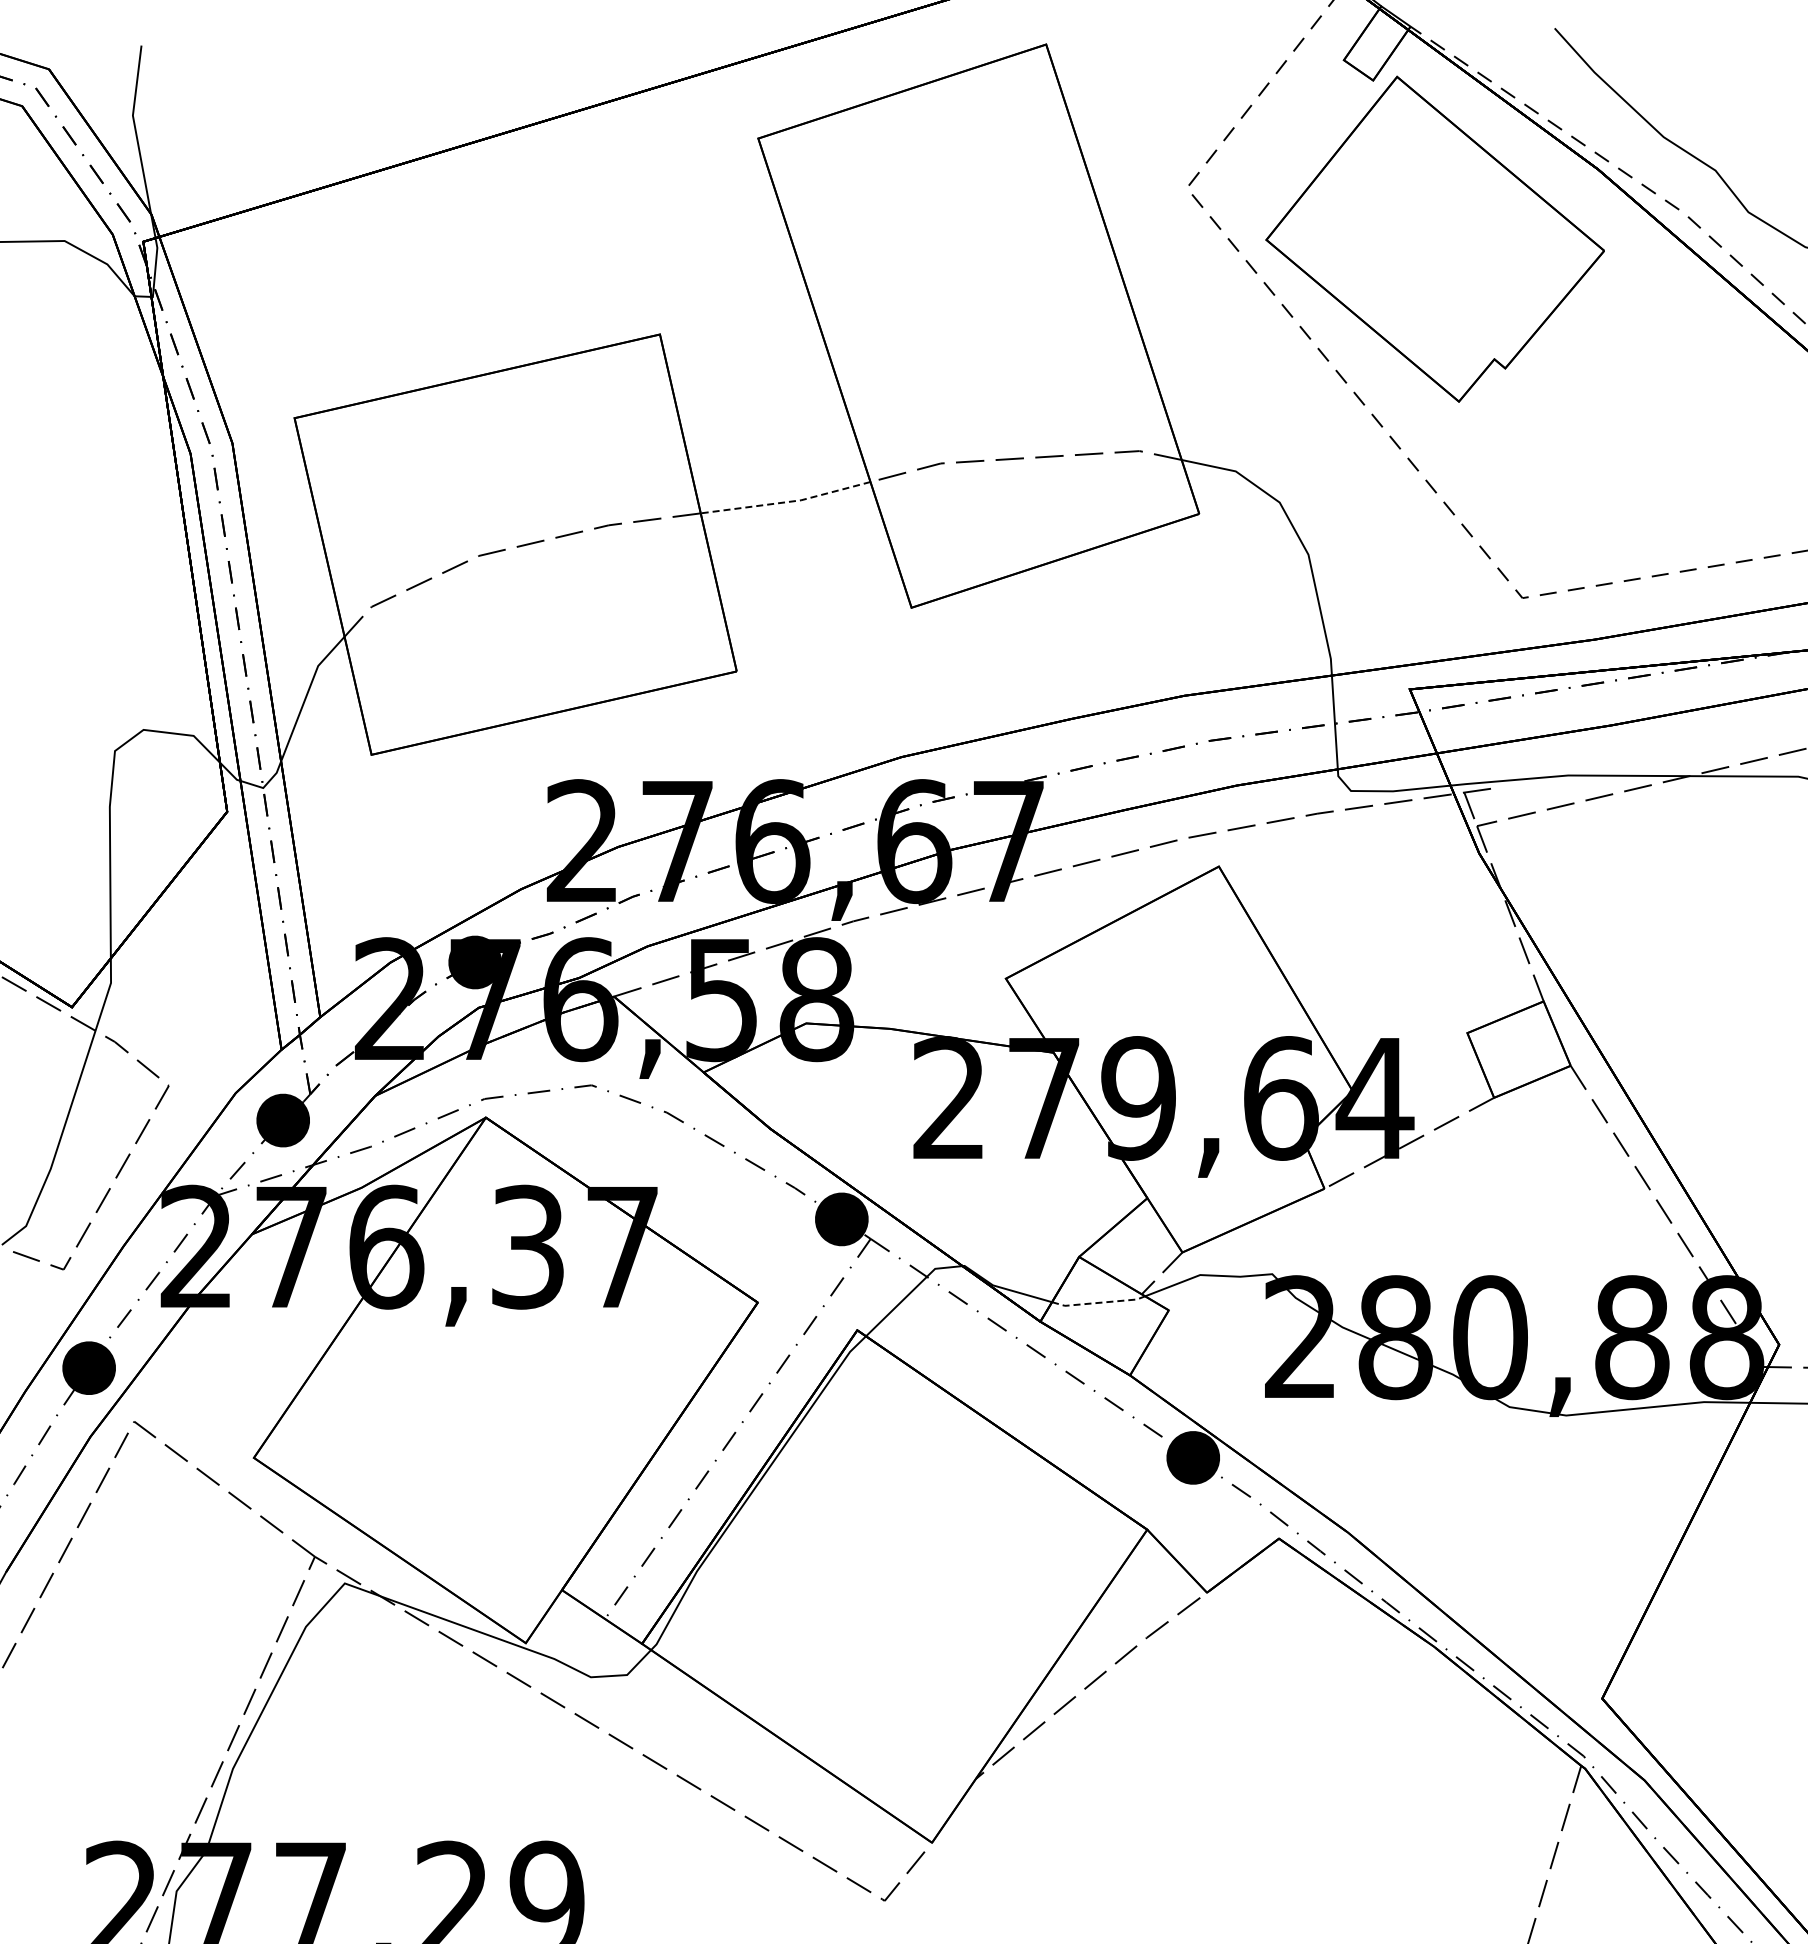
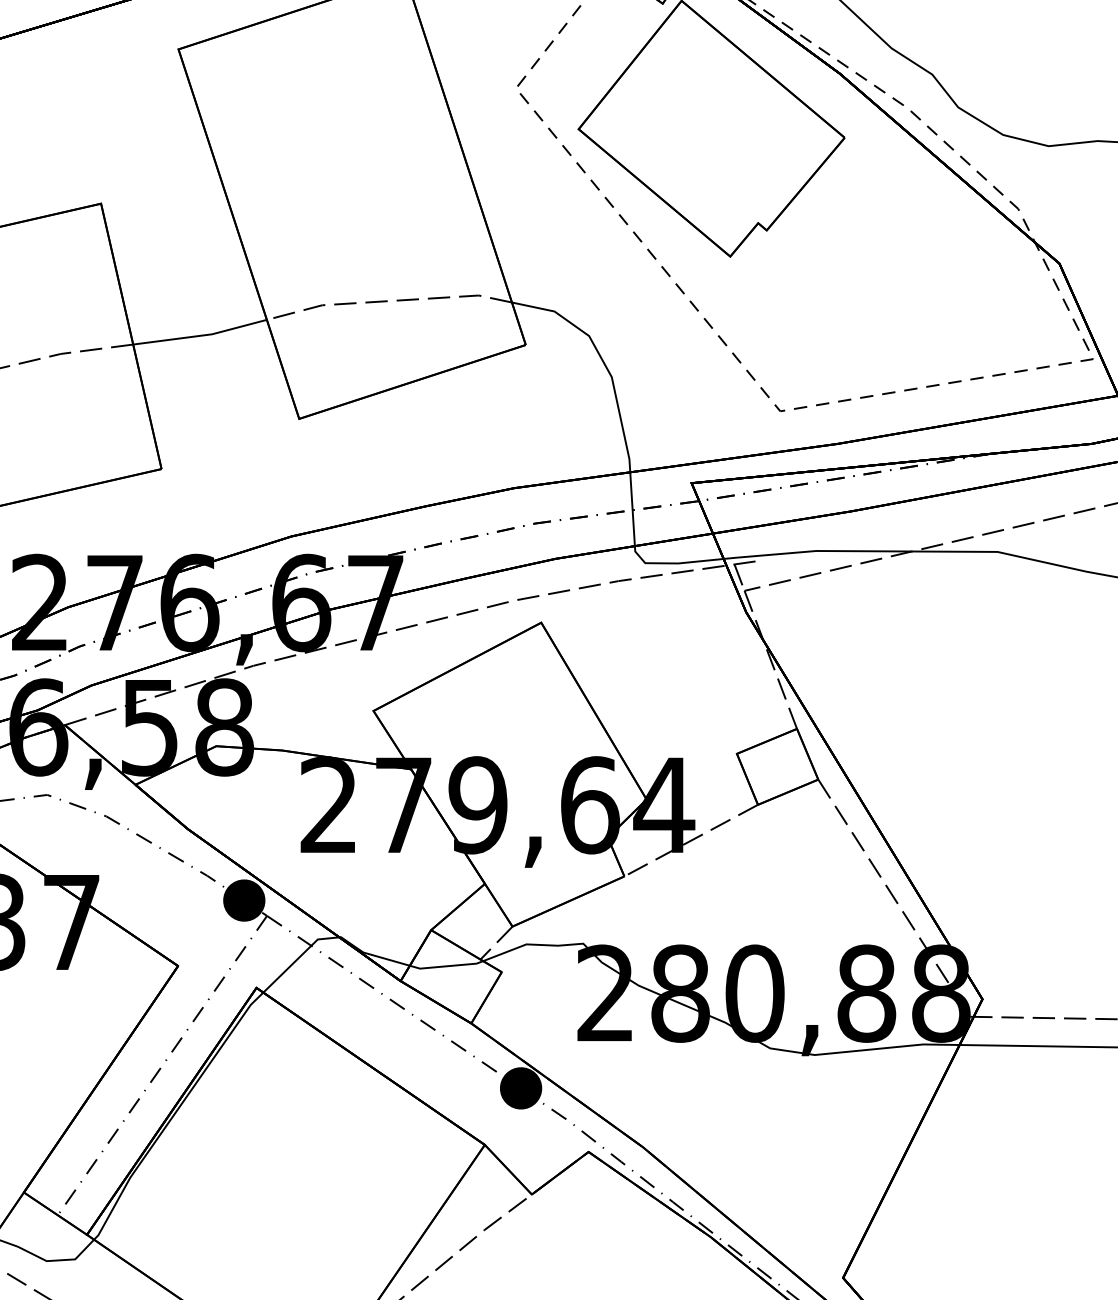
line: (786, 502) -> (200, 336), dashed -> solid
line: (1098, 1302) -> (446, 966), dashed -> solid

